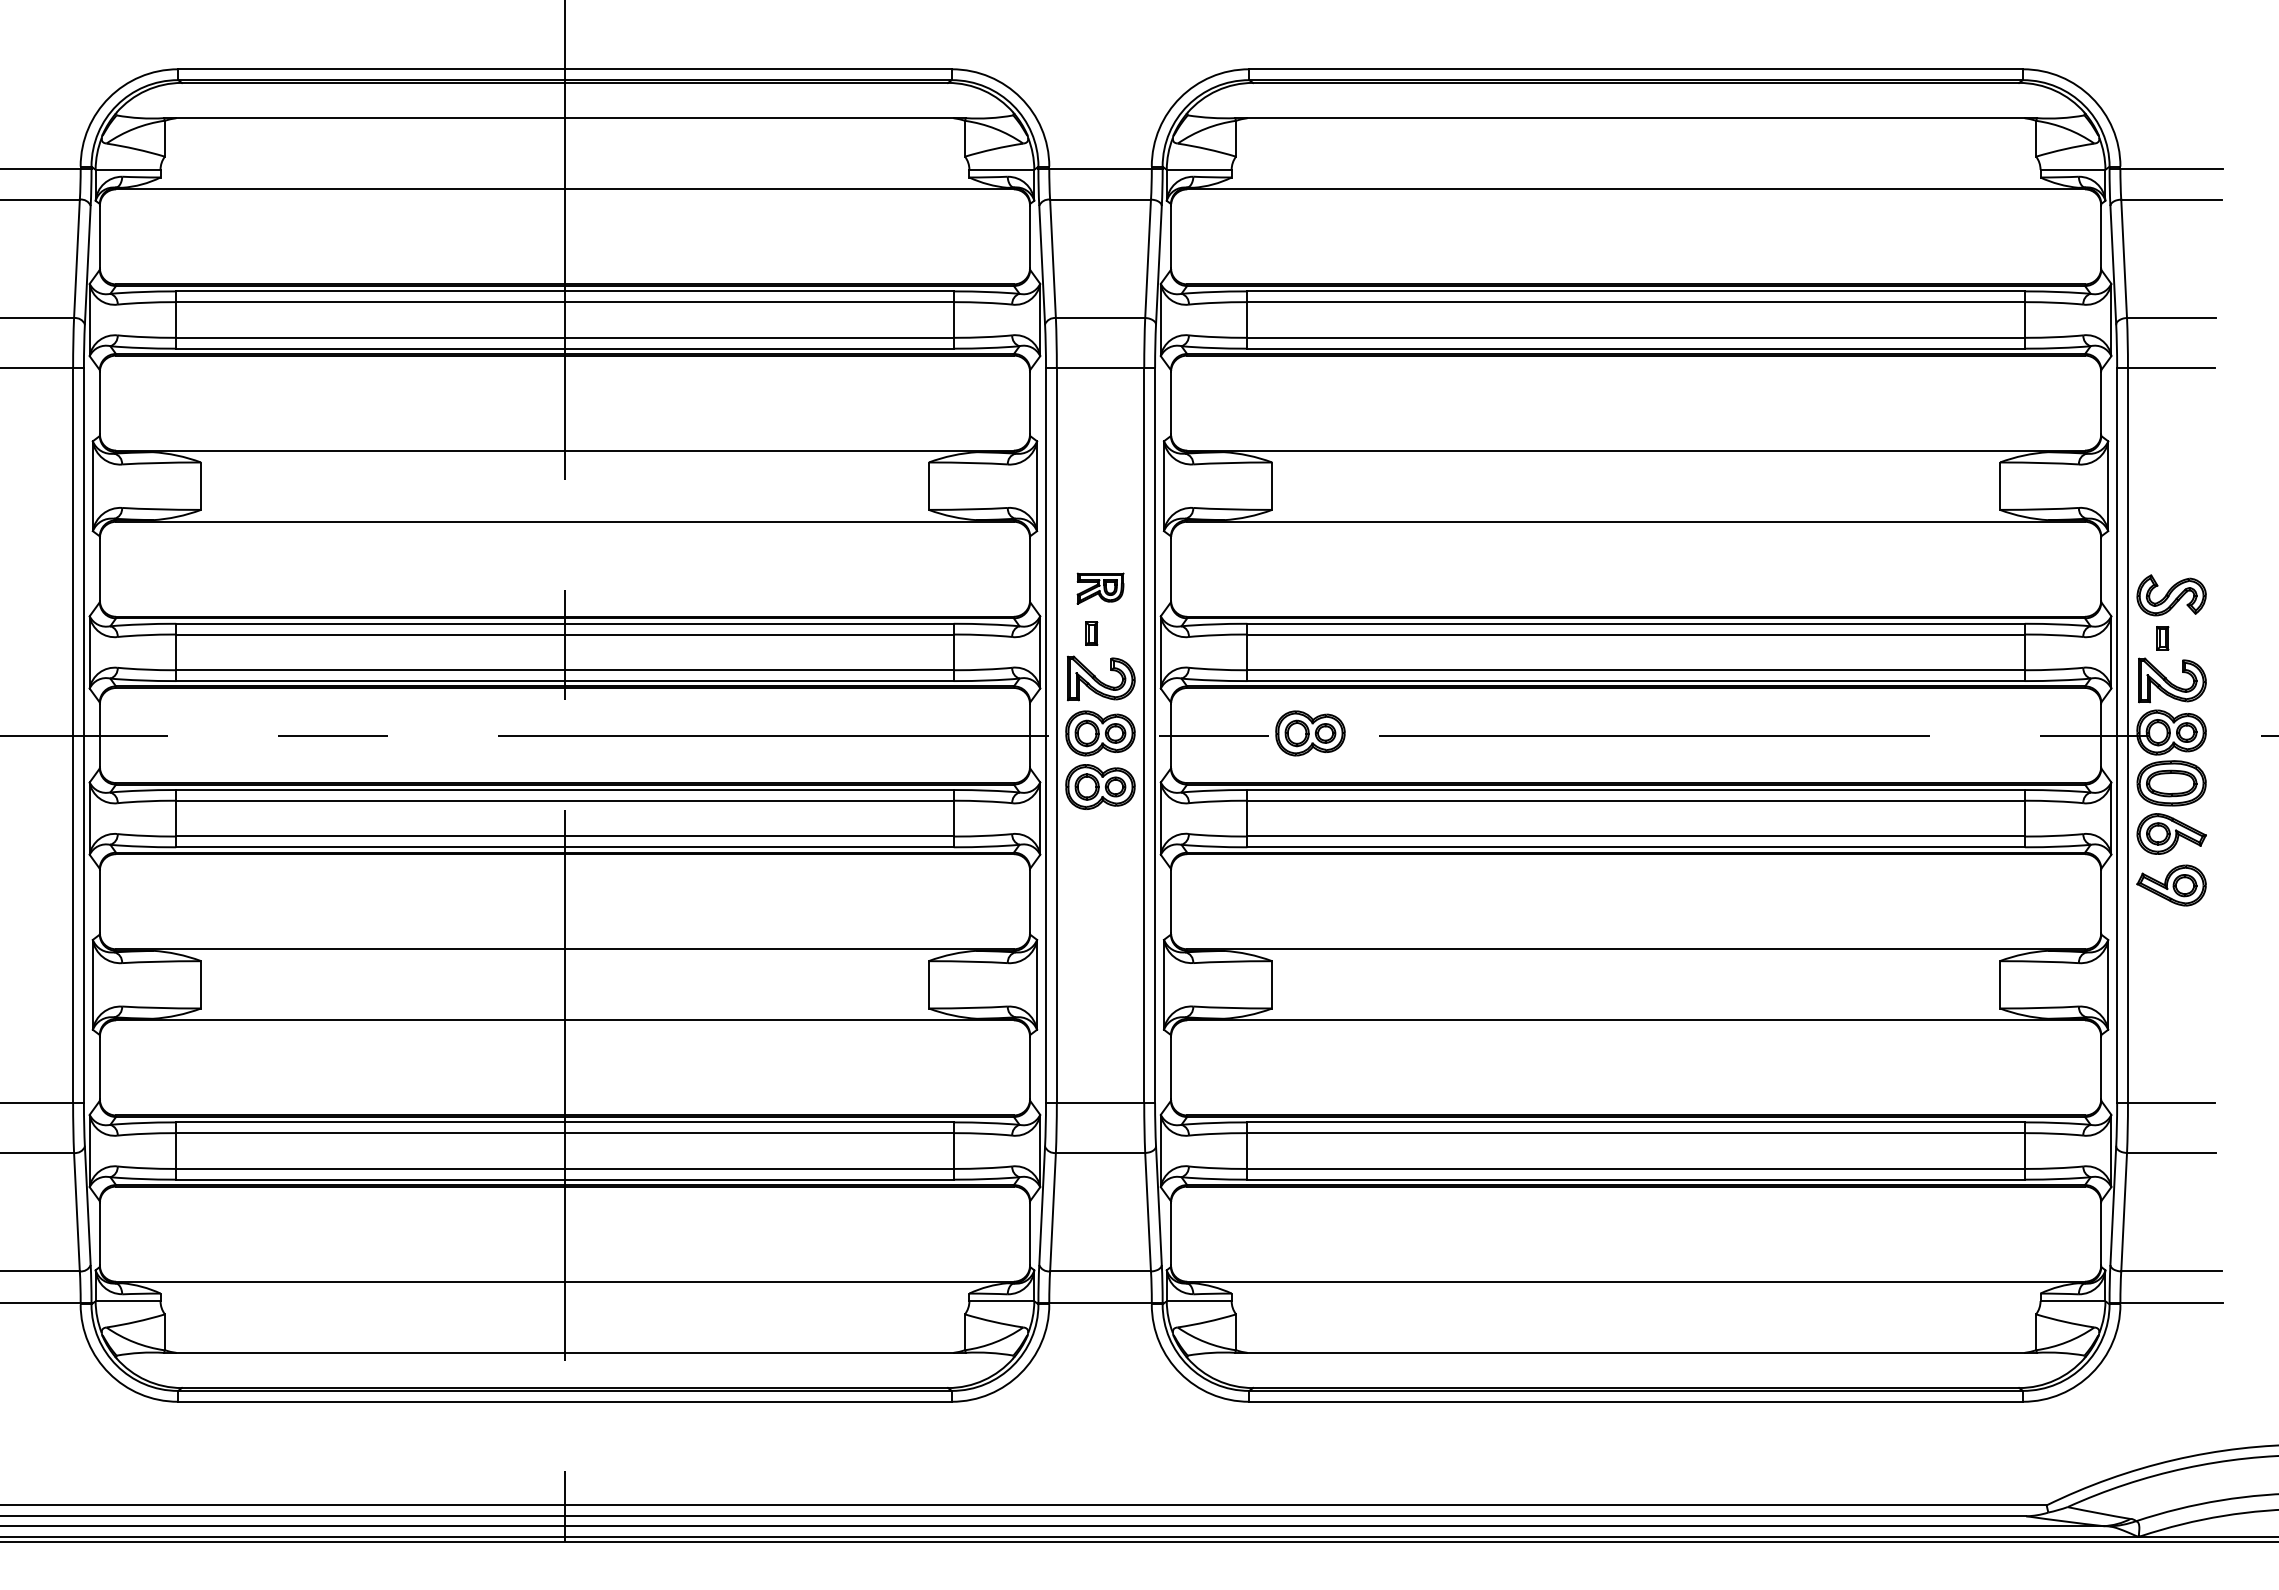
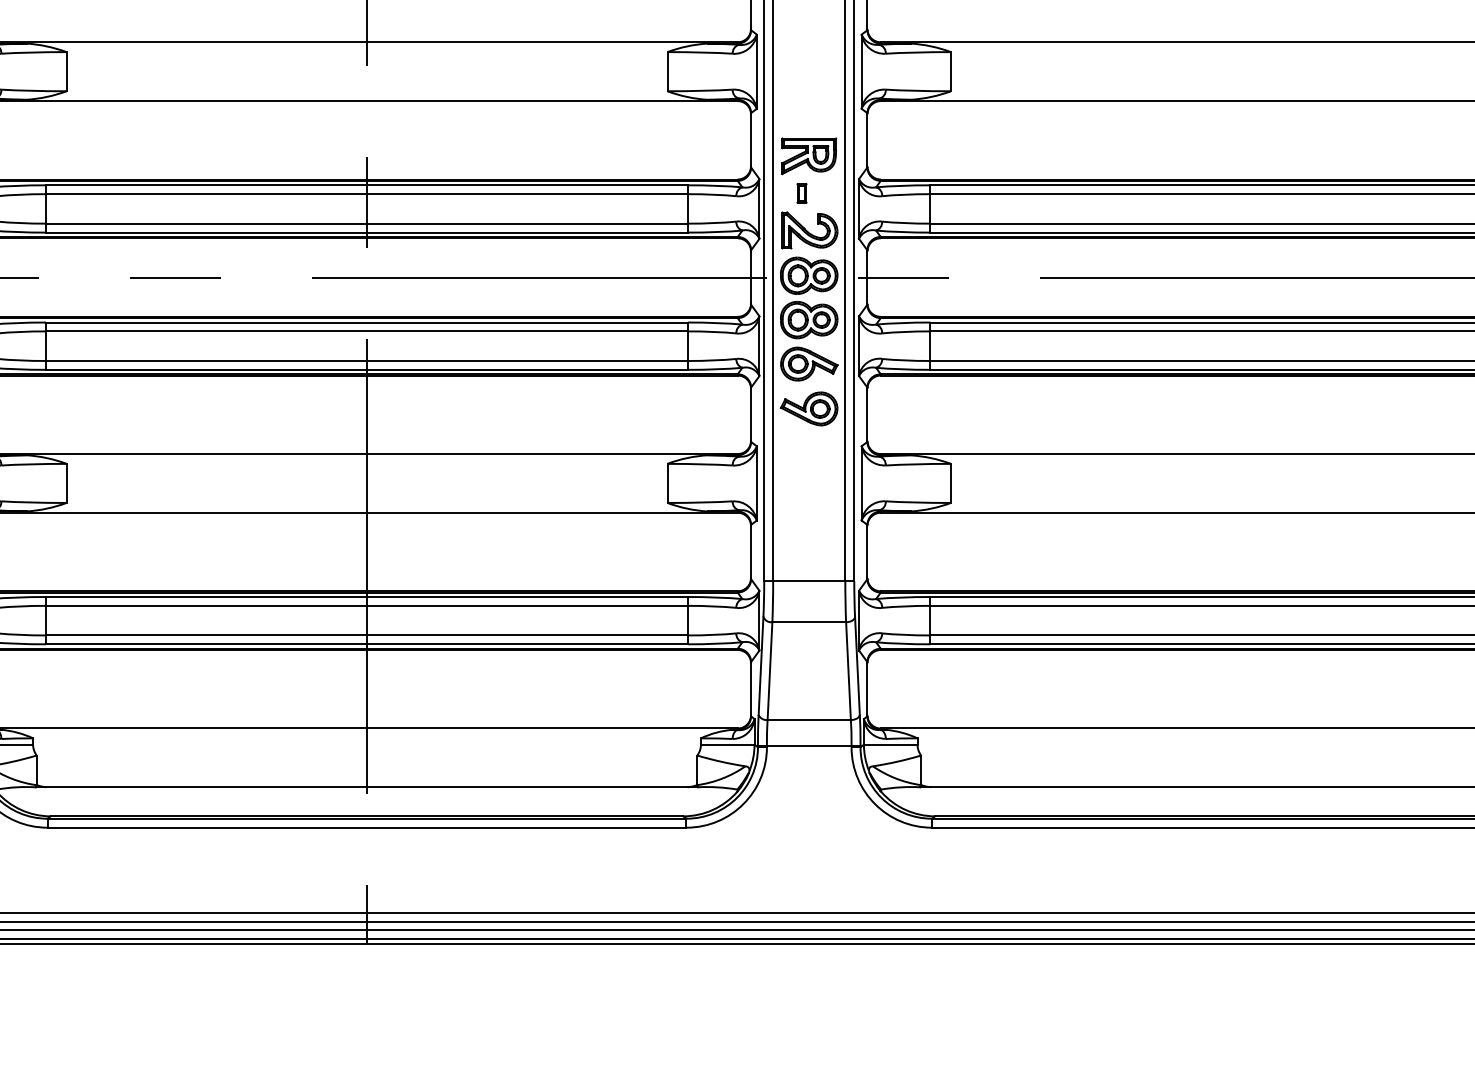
part: (1100, 588) -> (809, 156), size x1.43
part: (1310, 733) -> (982, 275), removed
part: (1100, 840) -> (809, 364), added
part: (1100, 894) -> (809, 408), added

